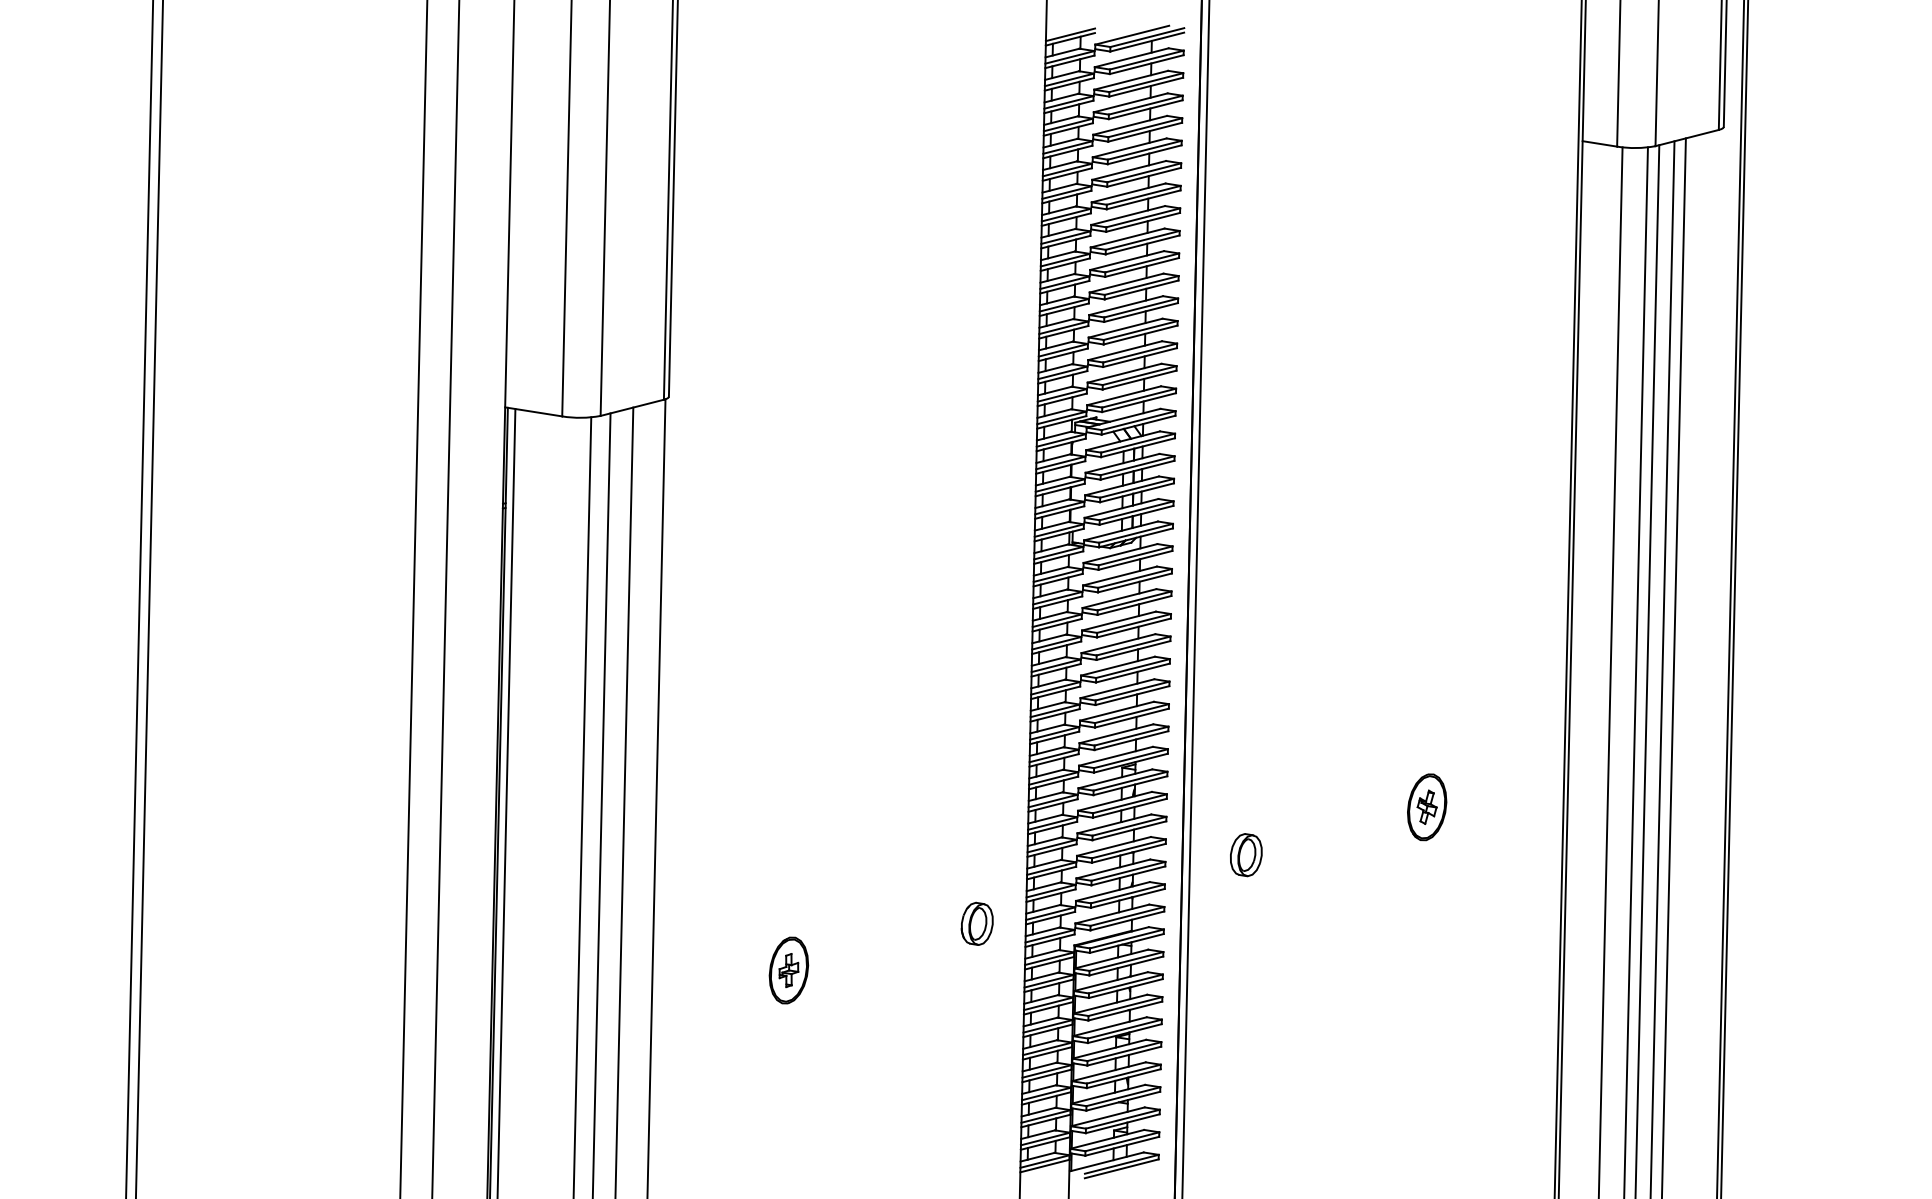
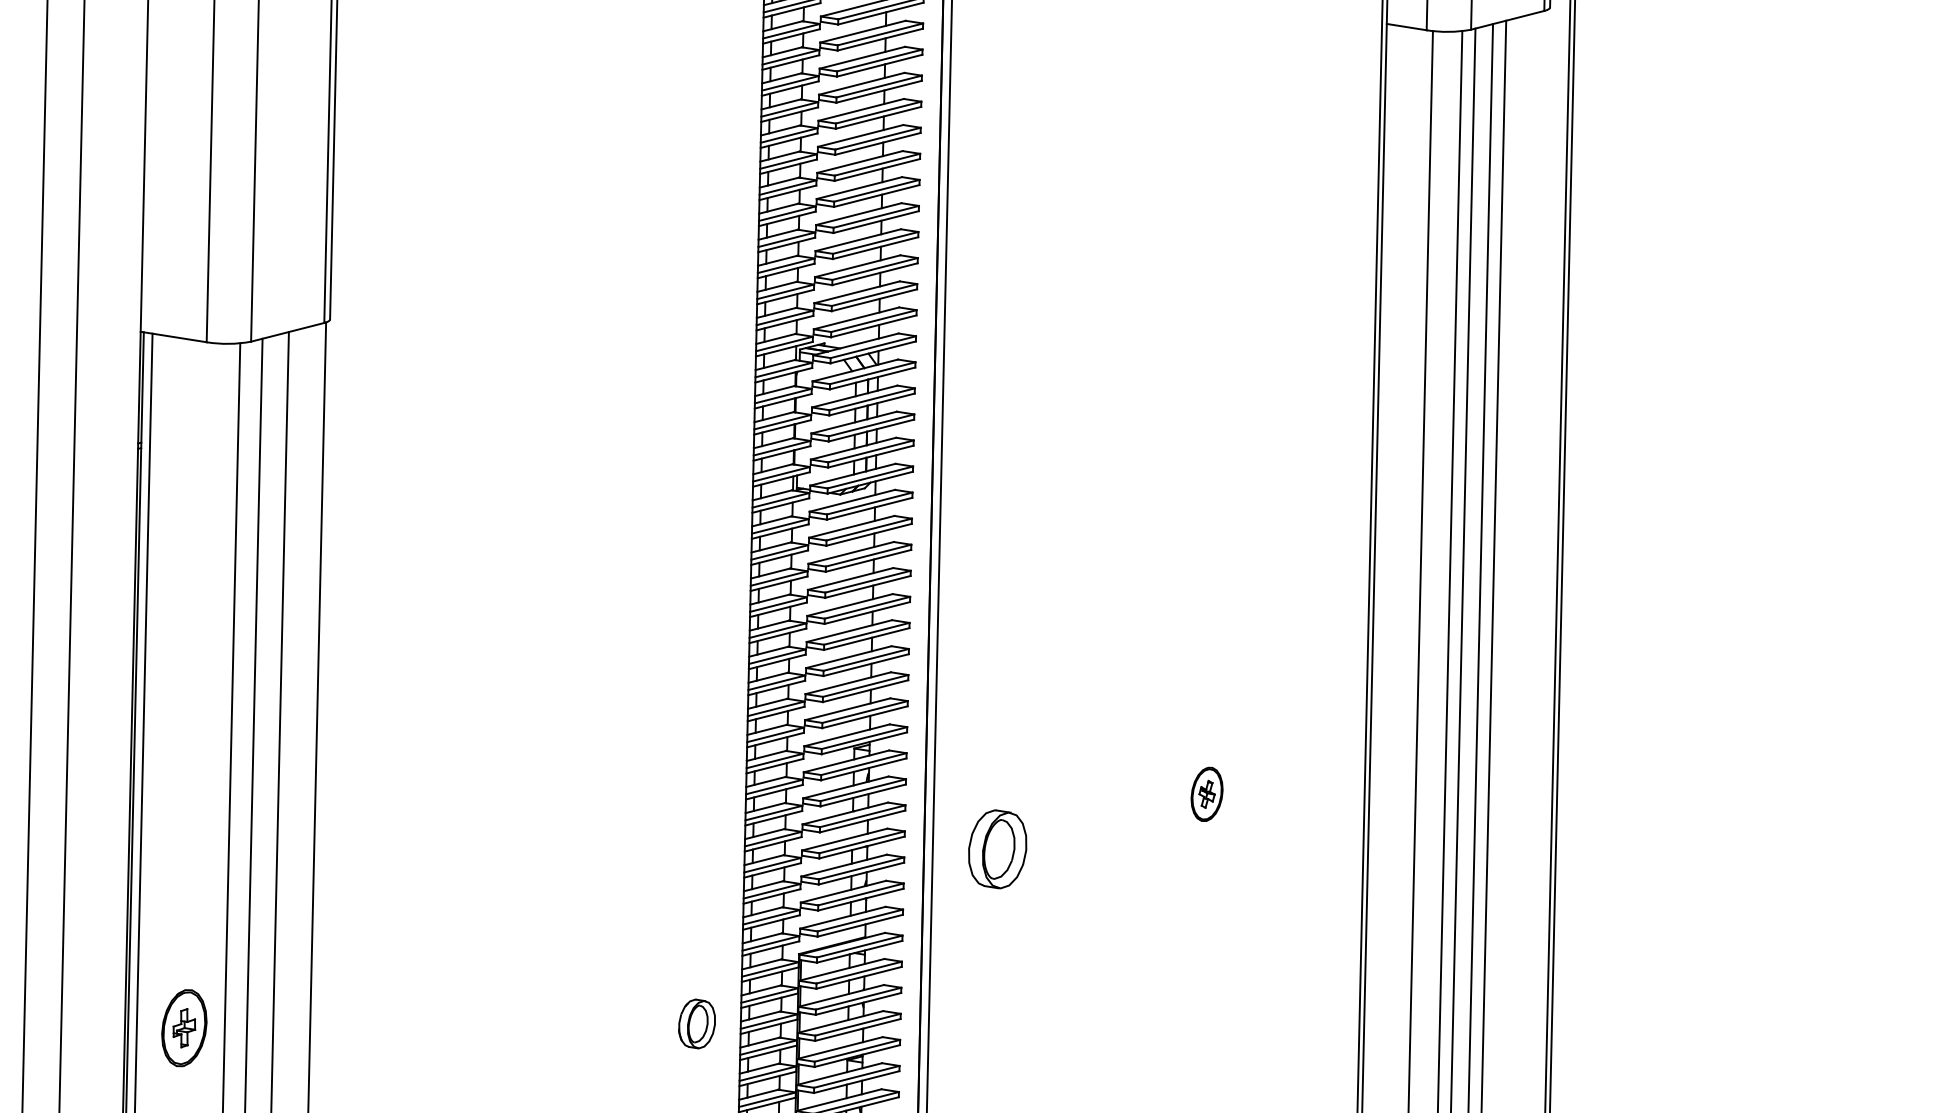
part: (1427, 807) -> (1207, 794), size x0.7
part: (1246, 855) -> (998, 850), size x1.6
part: (976, 923) -> (696, 1023), moved
part: (788, 970) -> (183, 1028), moved

